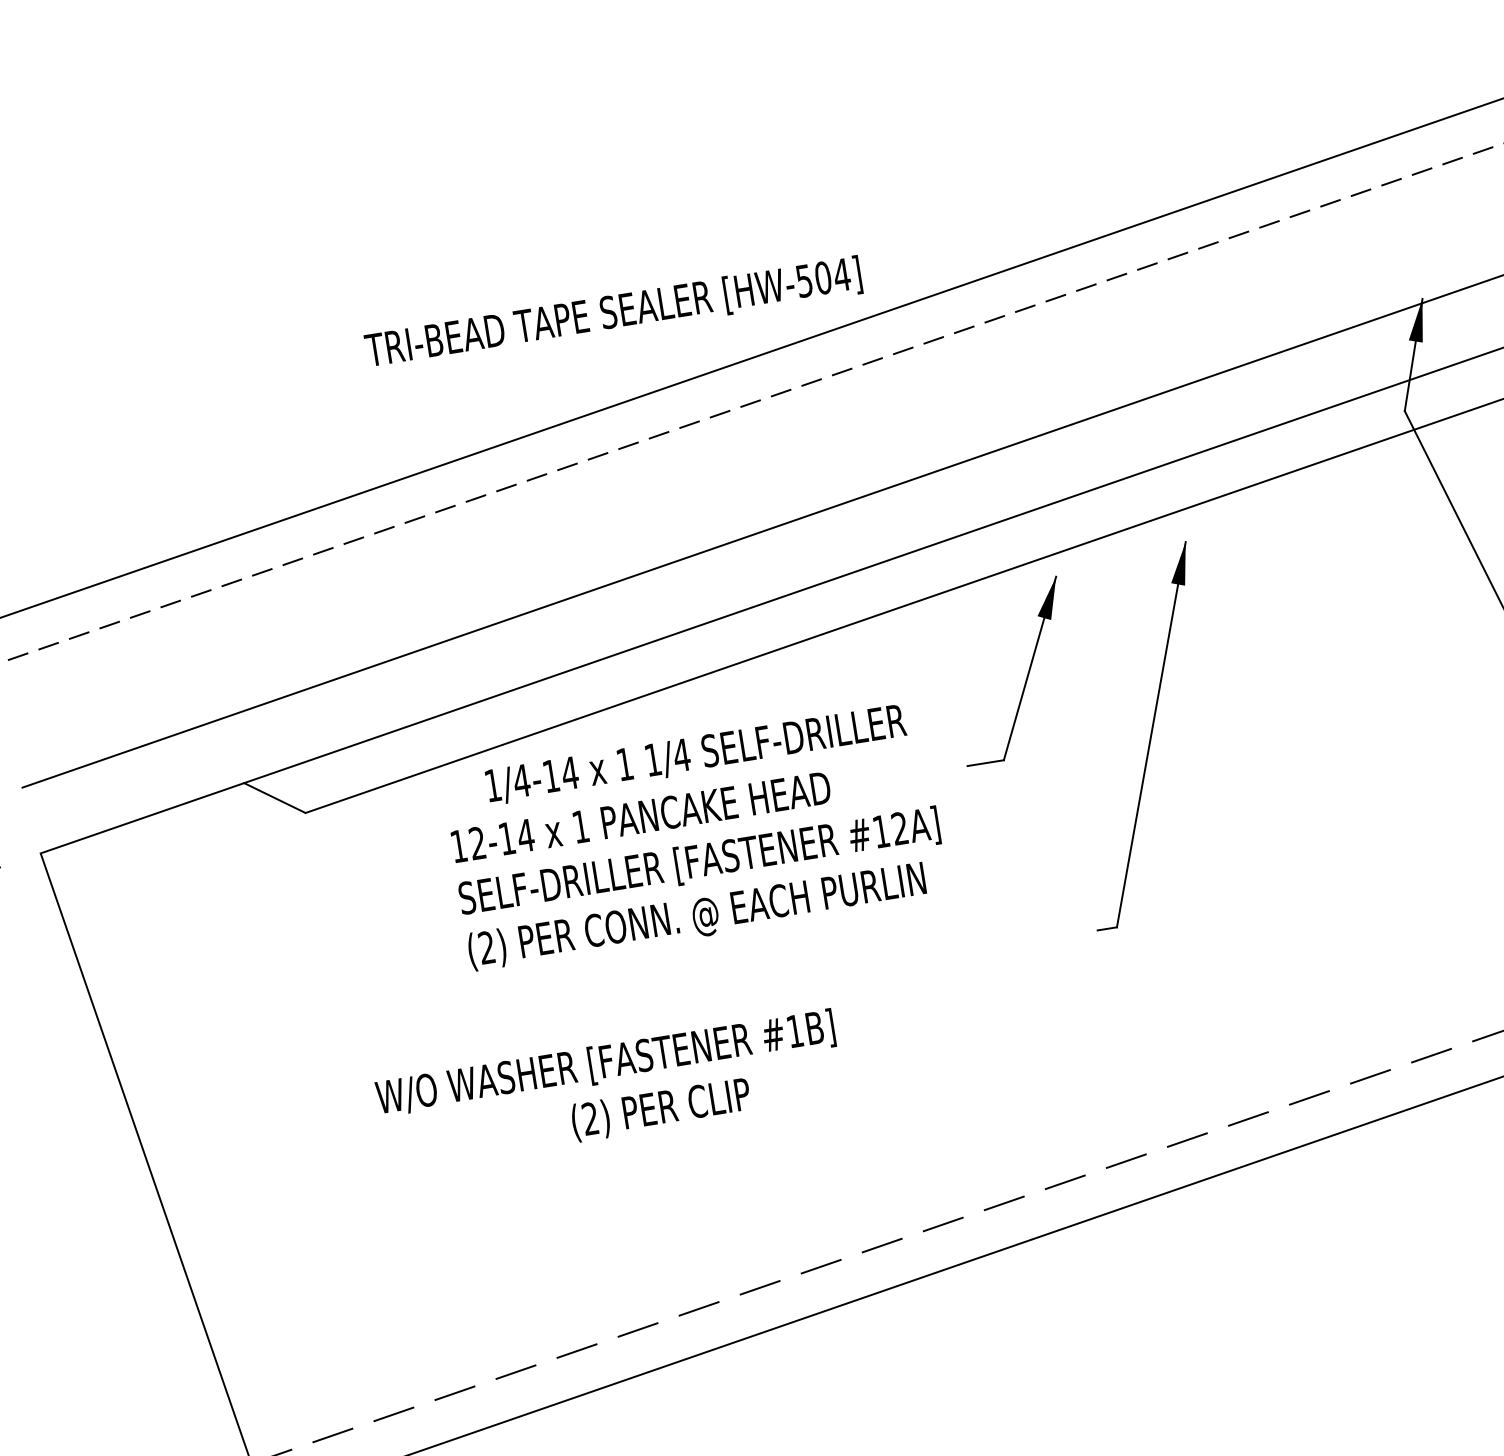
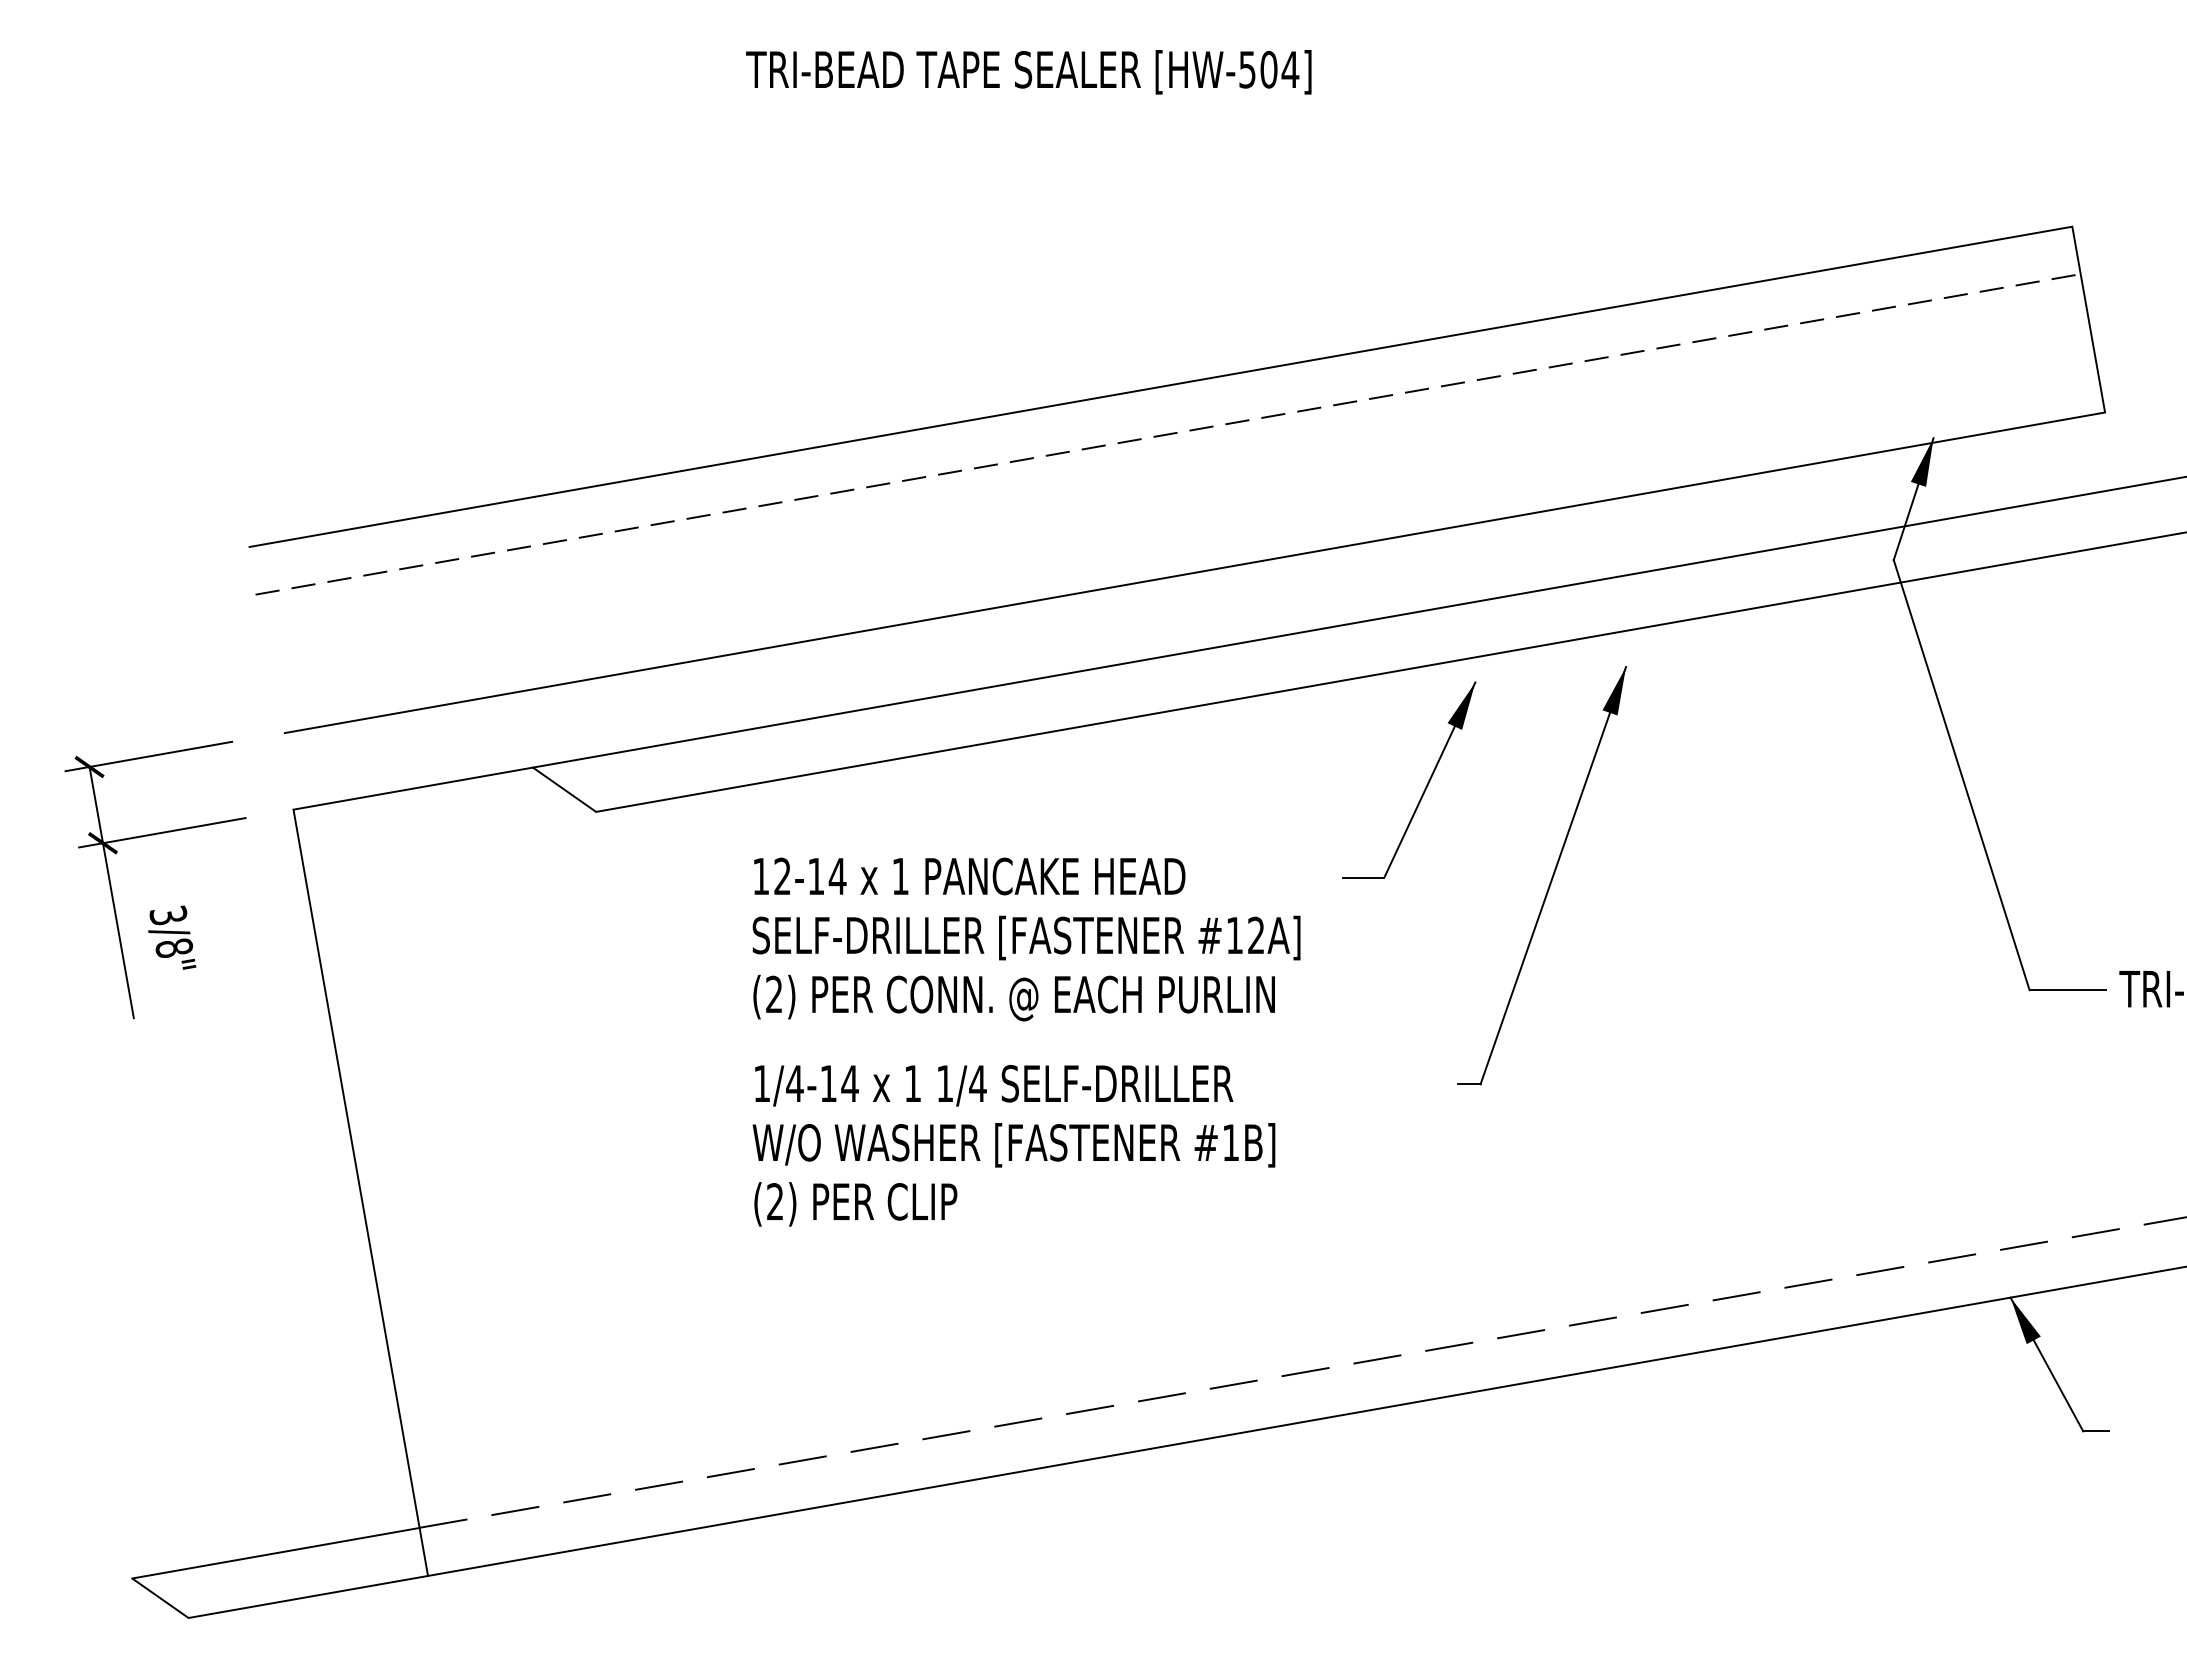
text: (613, 314) -> (1028, 72), moved
text: (696, 754) -> (994, 1085), moved
text: (605, 1064) -> (1013, 1145), moved
text: (661, 1109) -> (855, 1204), moved

